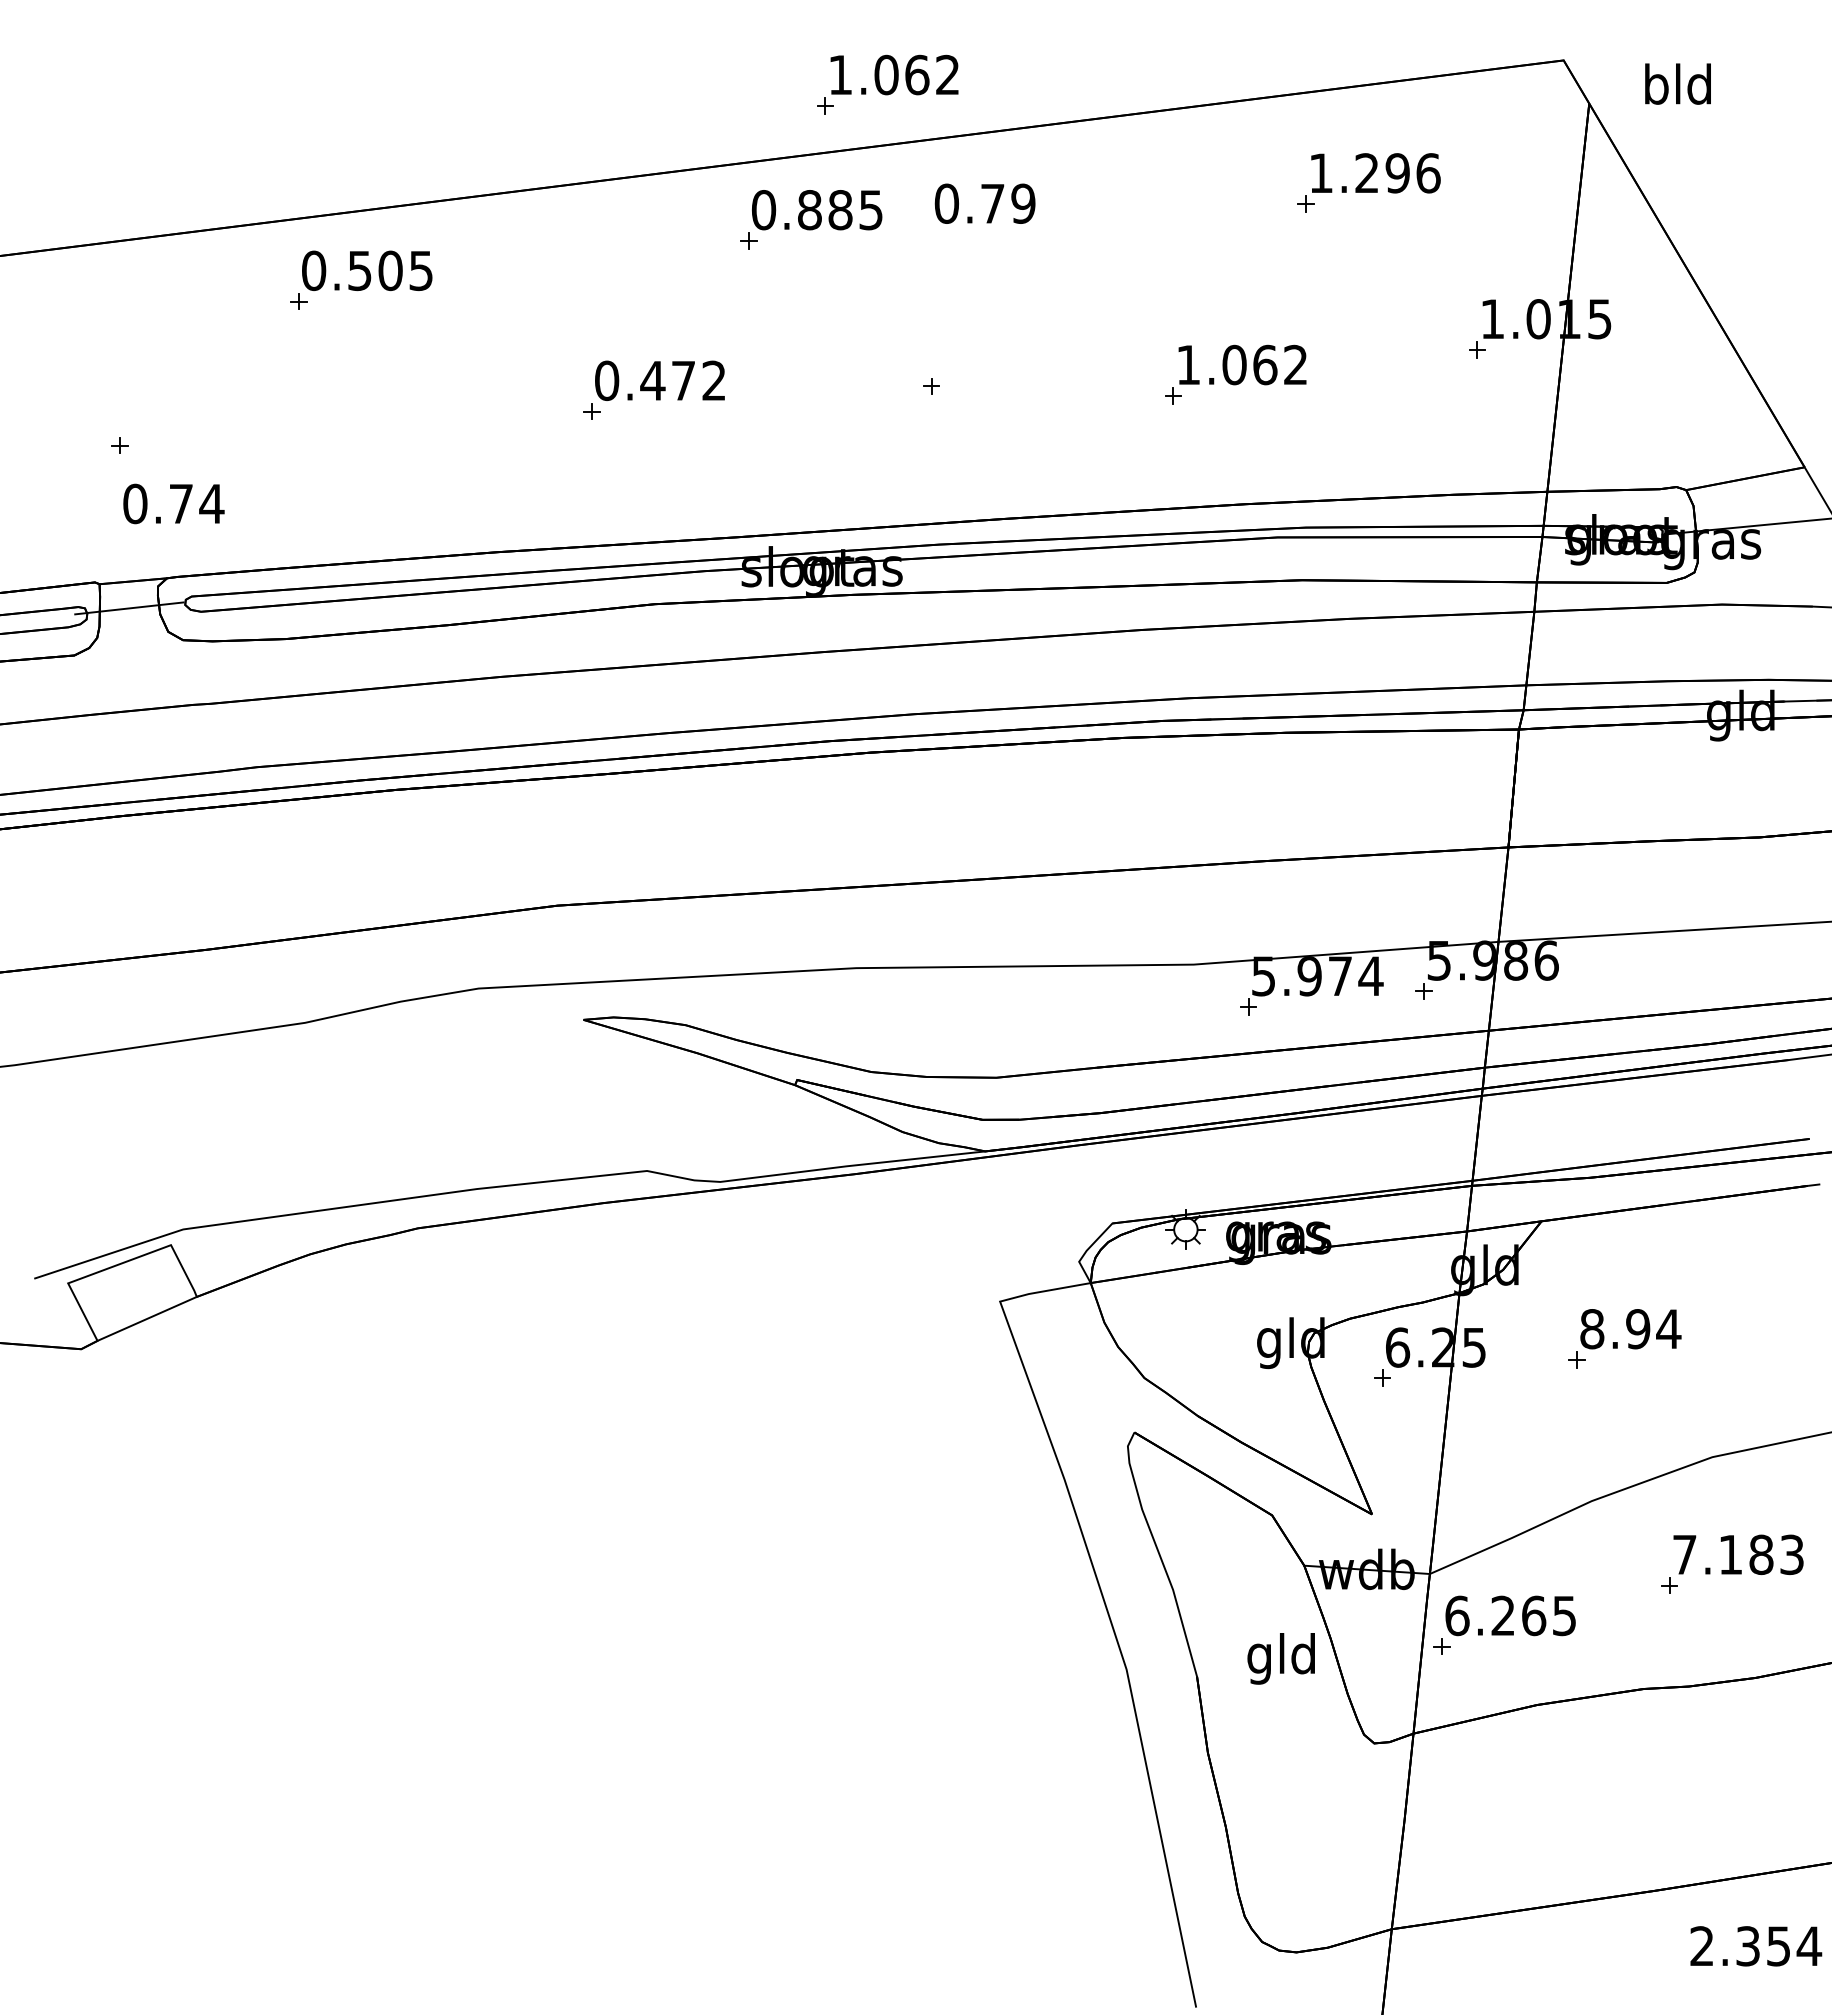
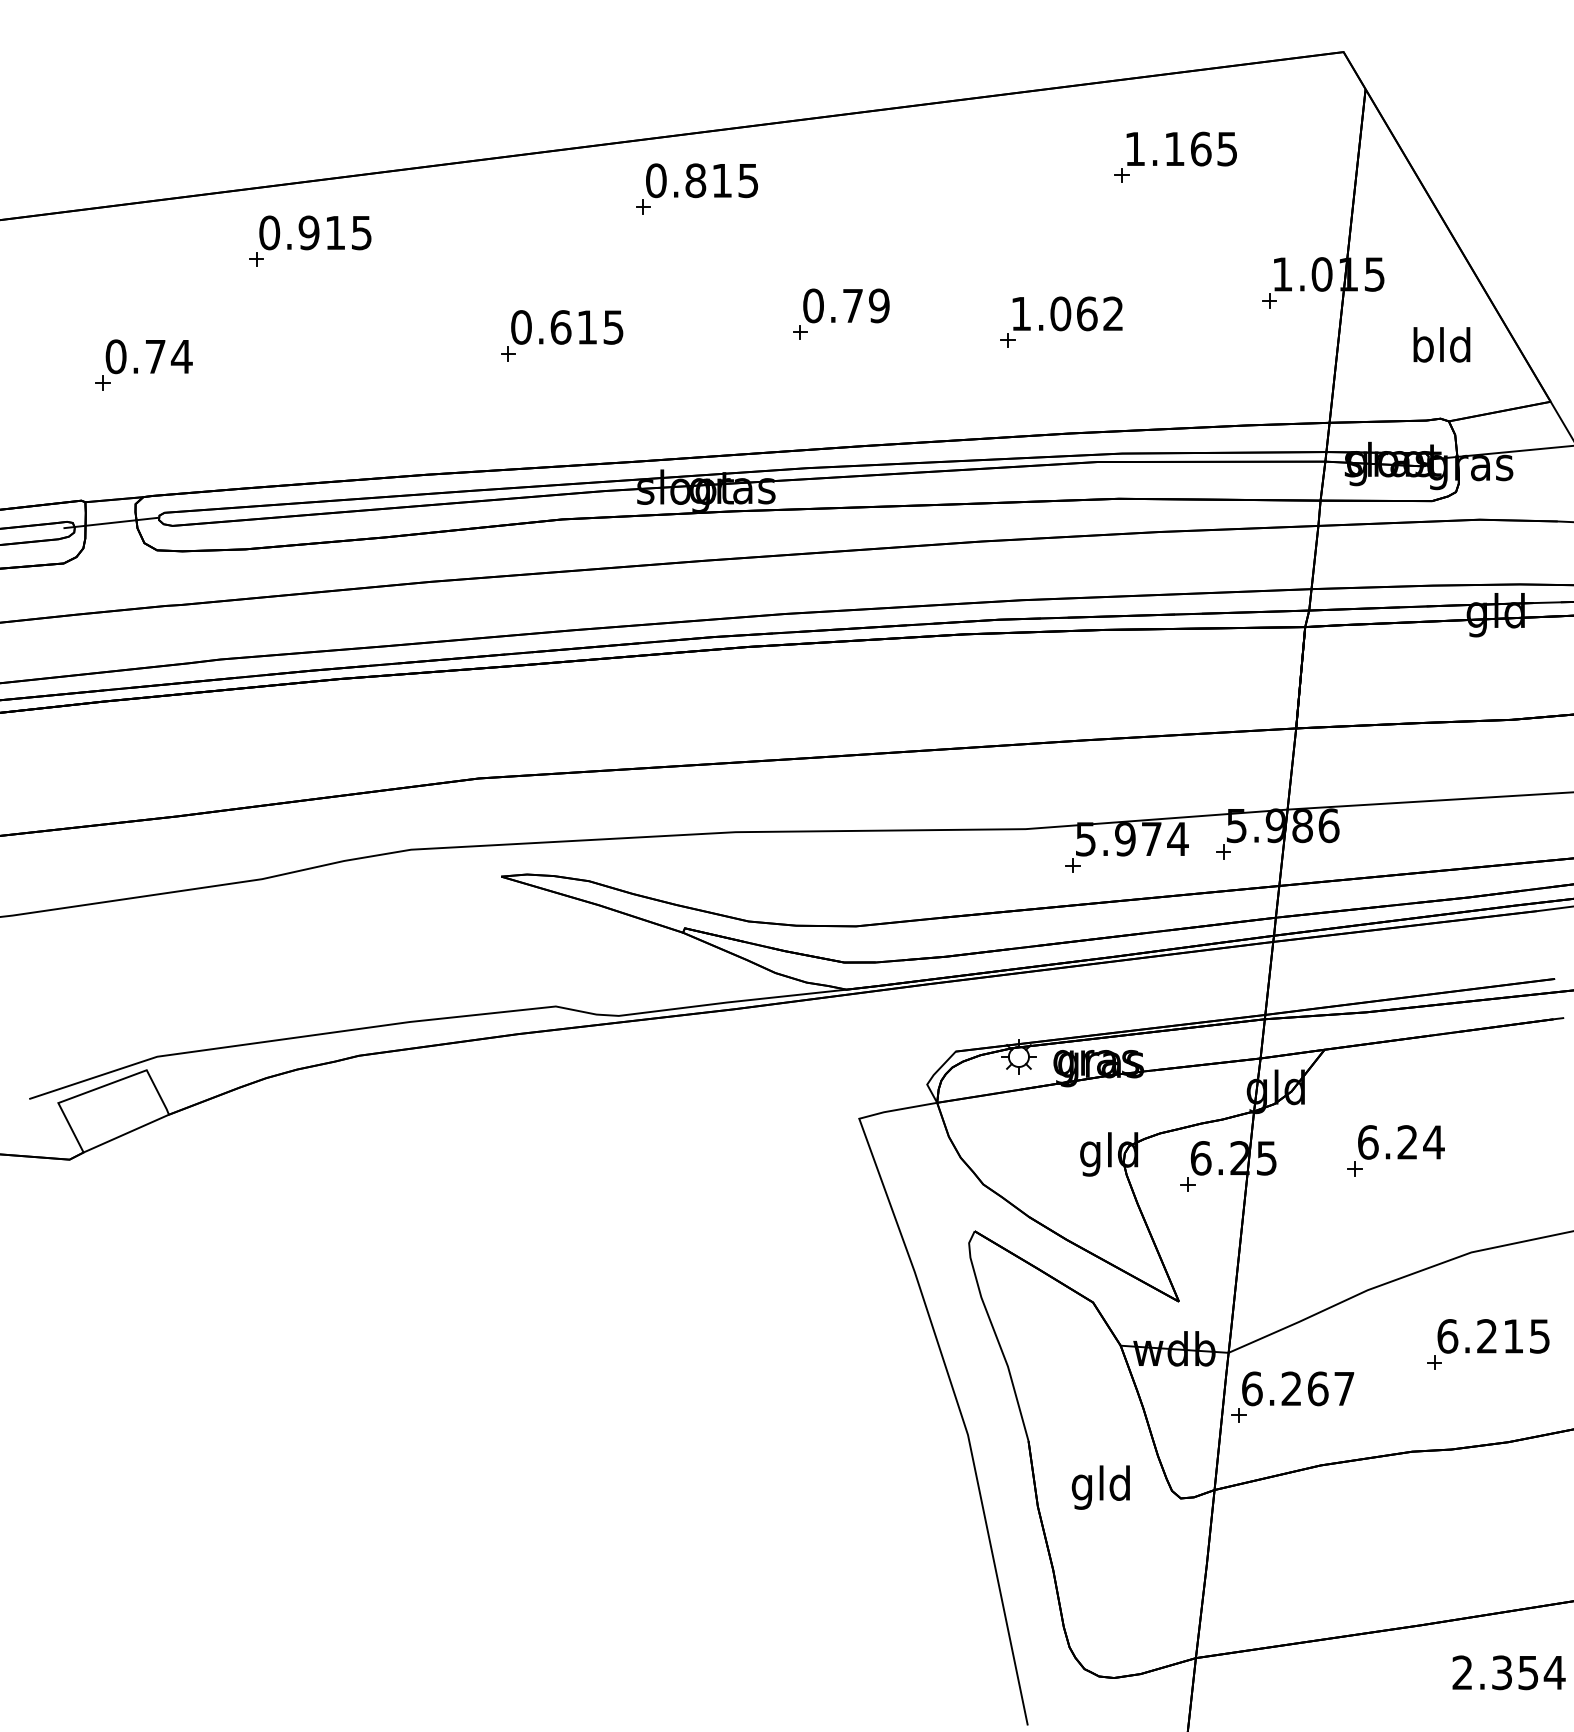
text: (1677, 83) -> (1441, 344), moved
part: (887, 84) -> (762, 72), removed
text: (1397, 173) -> (1200, 149), 1.296 -> 1.165
text: (984, 203) -> (845, 305), moved
text: (840, 210) -> (722, 181), 0.885 -> 0.815
text: (374, 270) -> (321, 232), 0.505 -> 0.915
text: (682, 380) -> (586, 327), 0.472 -> 0.615
text: (173, 503) -> (148, 356), moved
text: (1615, 1329) -> (1388, 1142), 8.94 -> 6.24
text: (1738, 1554) -> (1493, 1336), 7.183 -> 6.215
text: (1564, 1616) -> (1344, 1389), 6.265 -> 6.267
text: (1280, 1658) -> (1100, 1487), moved

